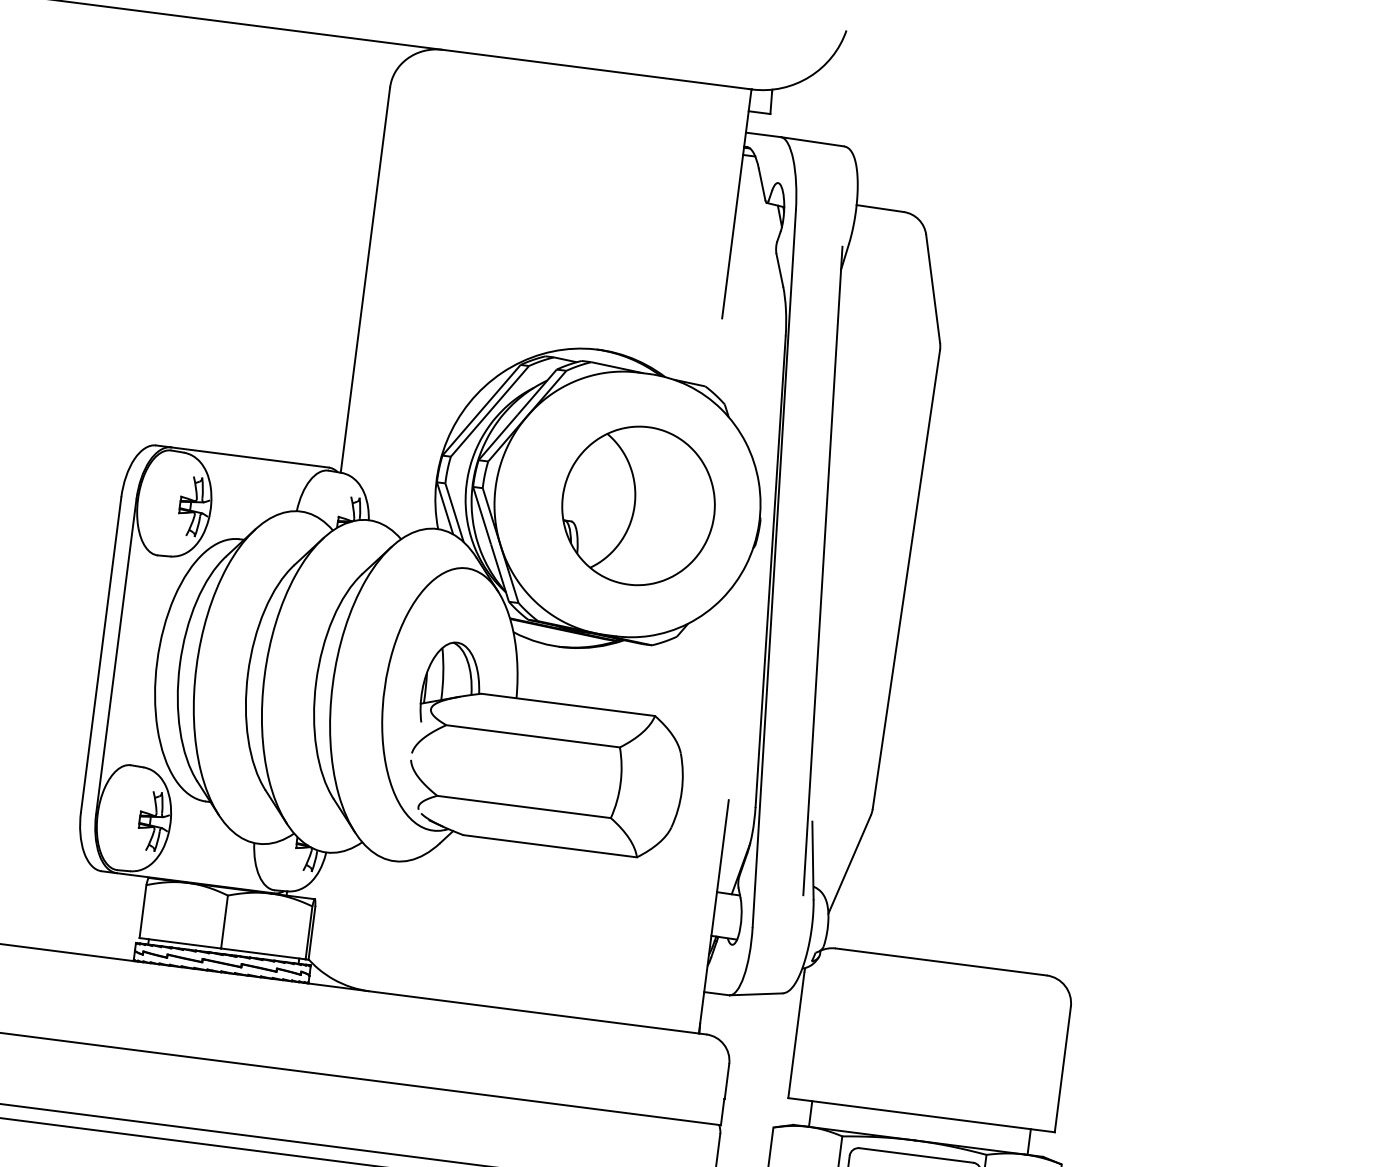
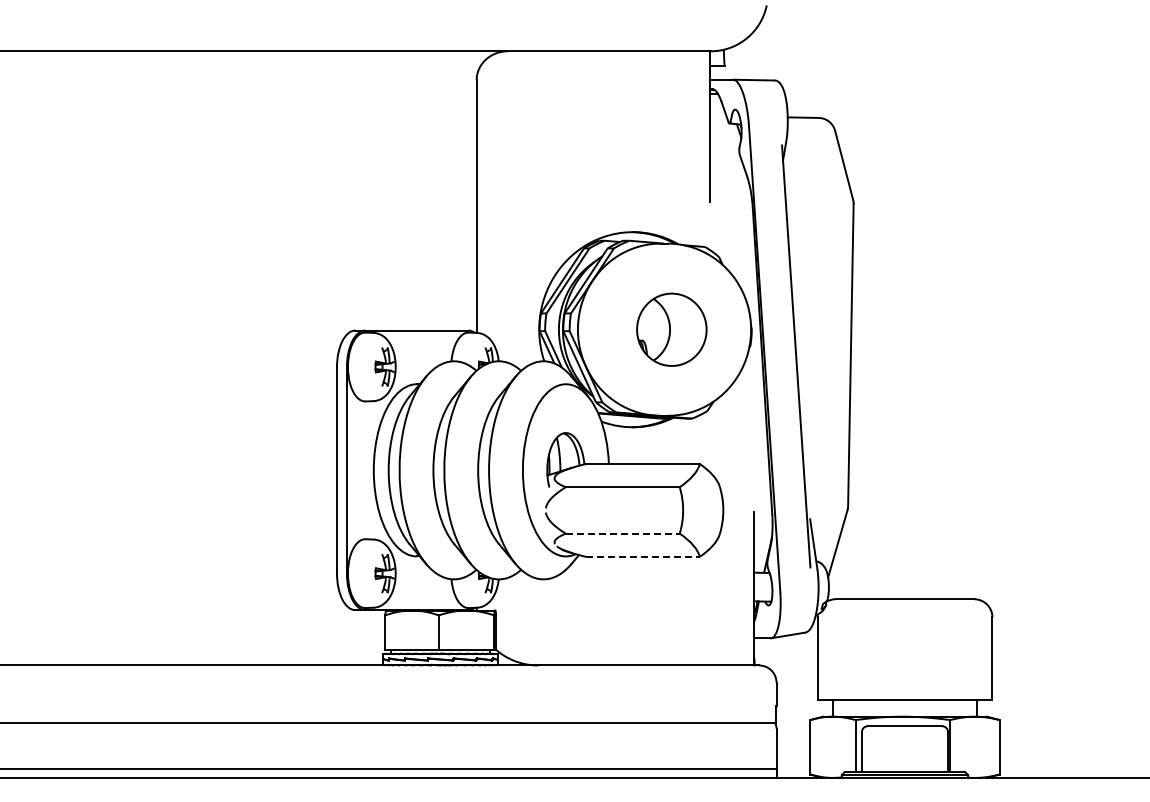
part: (638, 505) -> (671, 329), size x0.7
line: (523, 806) -> (622, 533), solid -> dashed
line: (549, 845) -> (642, 556), solid -> dashed

